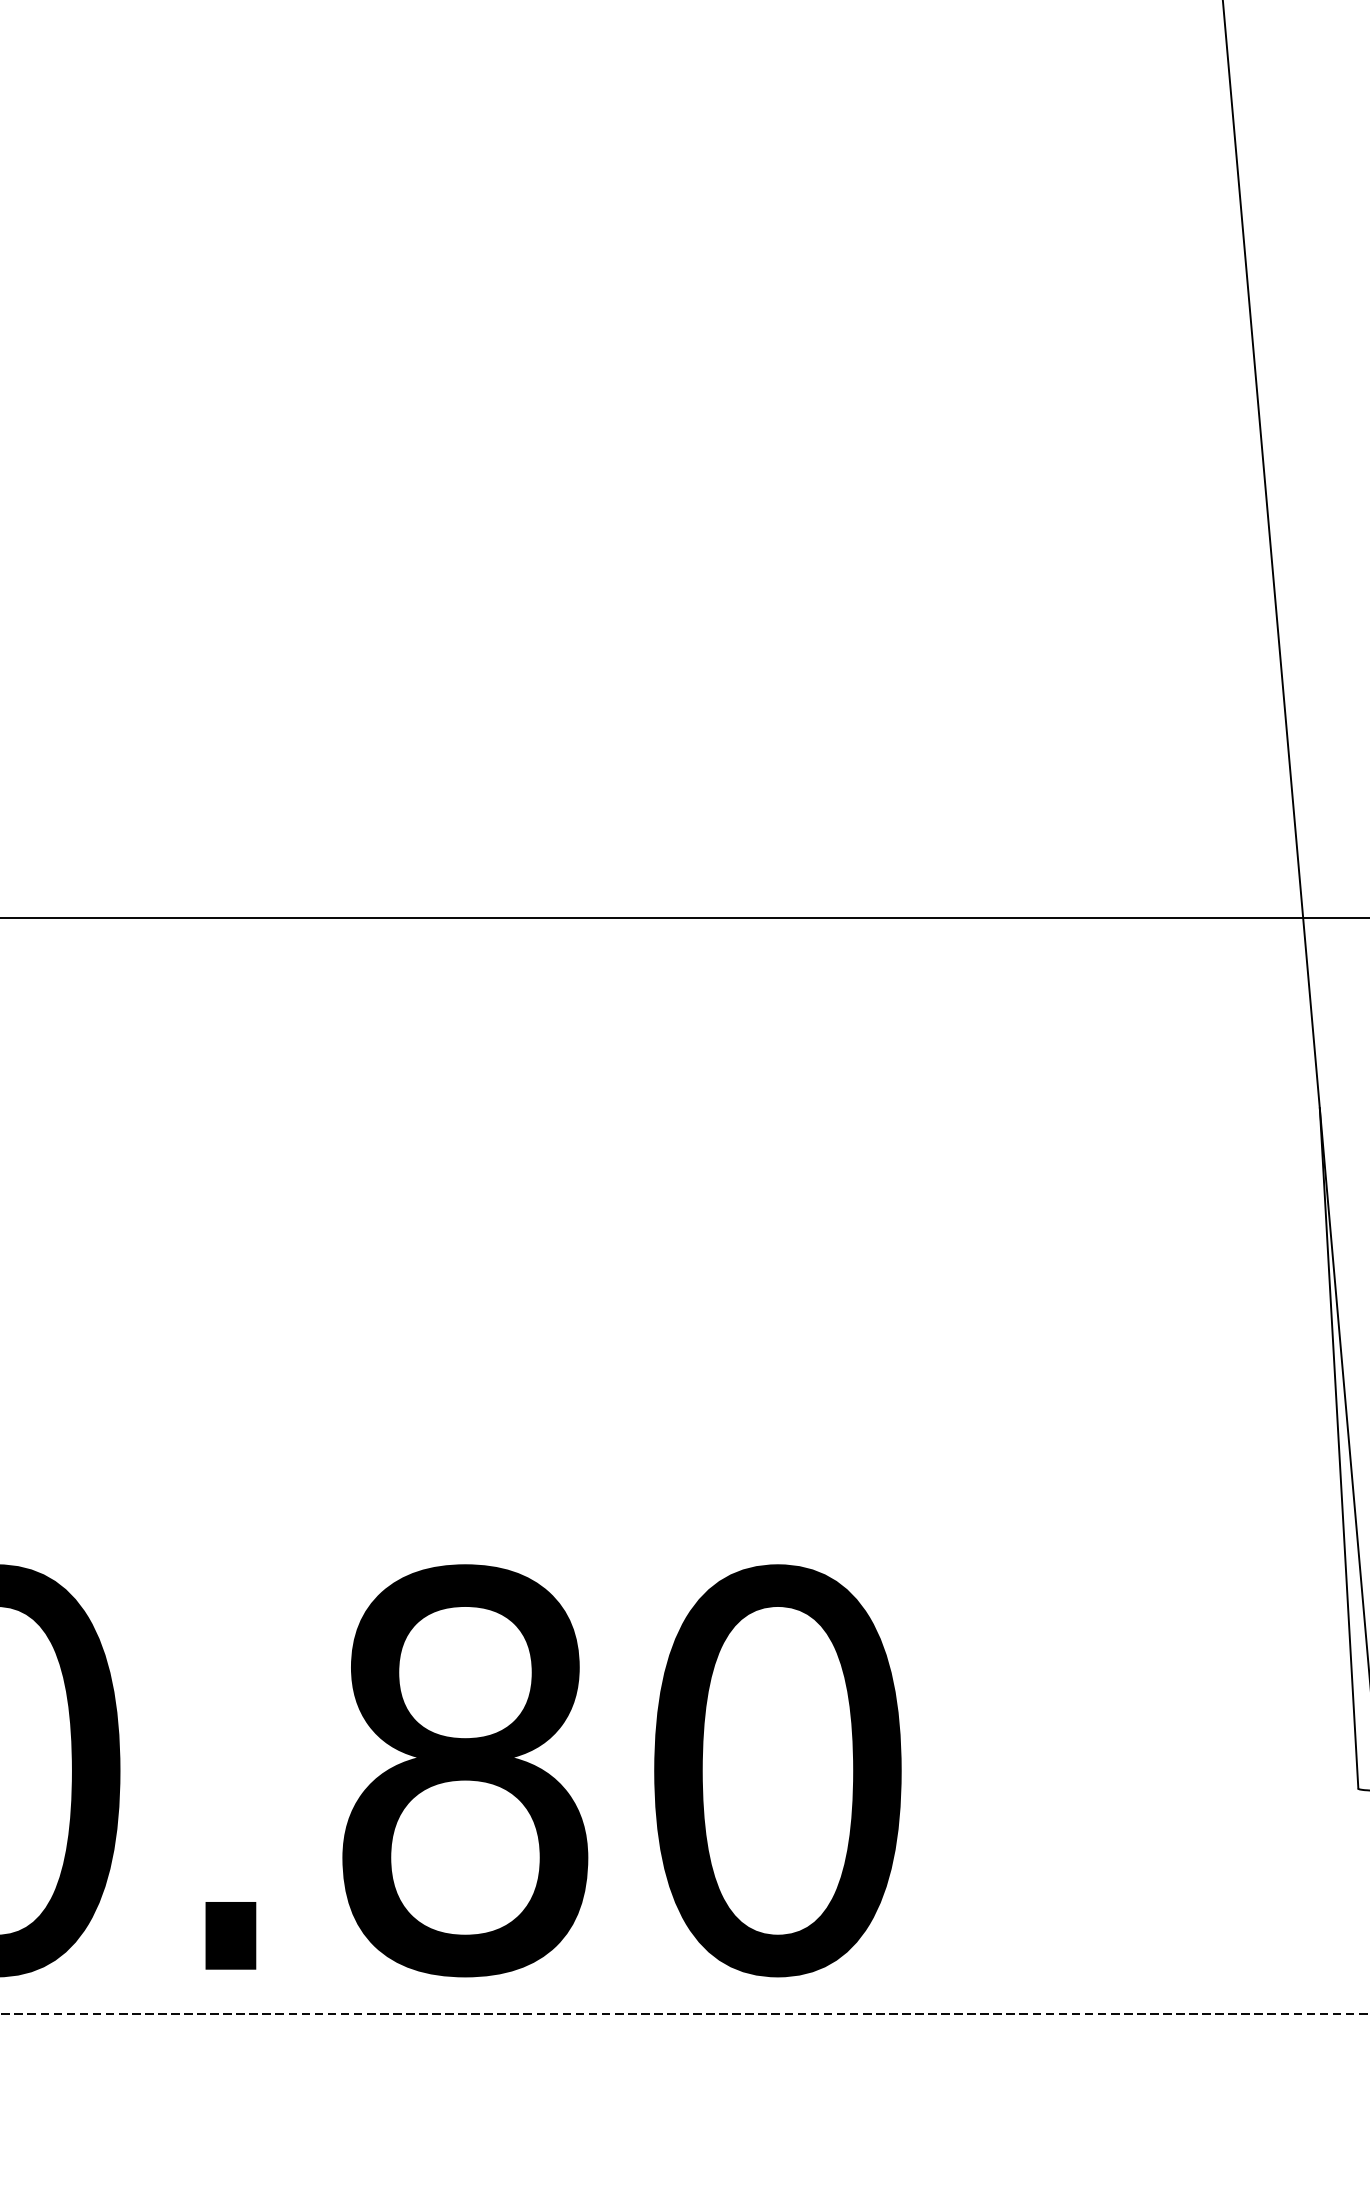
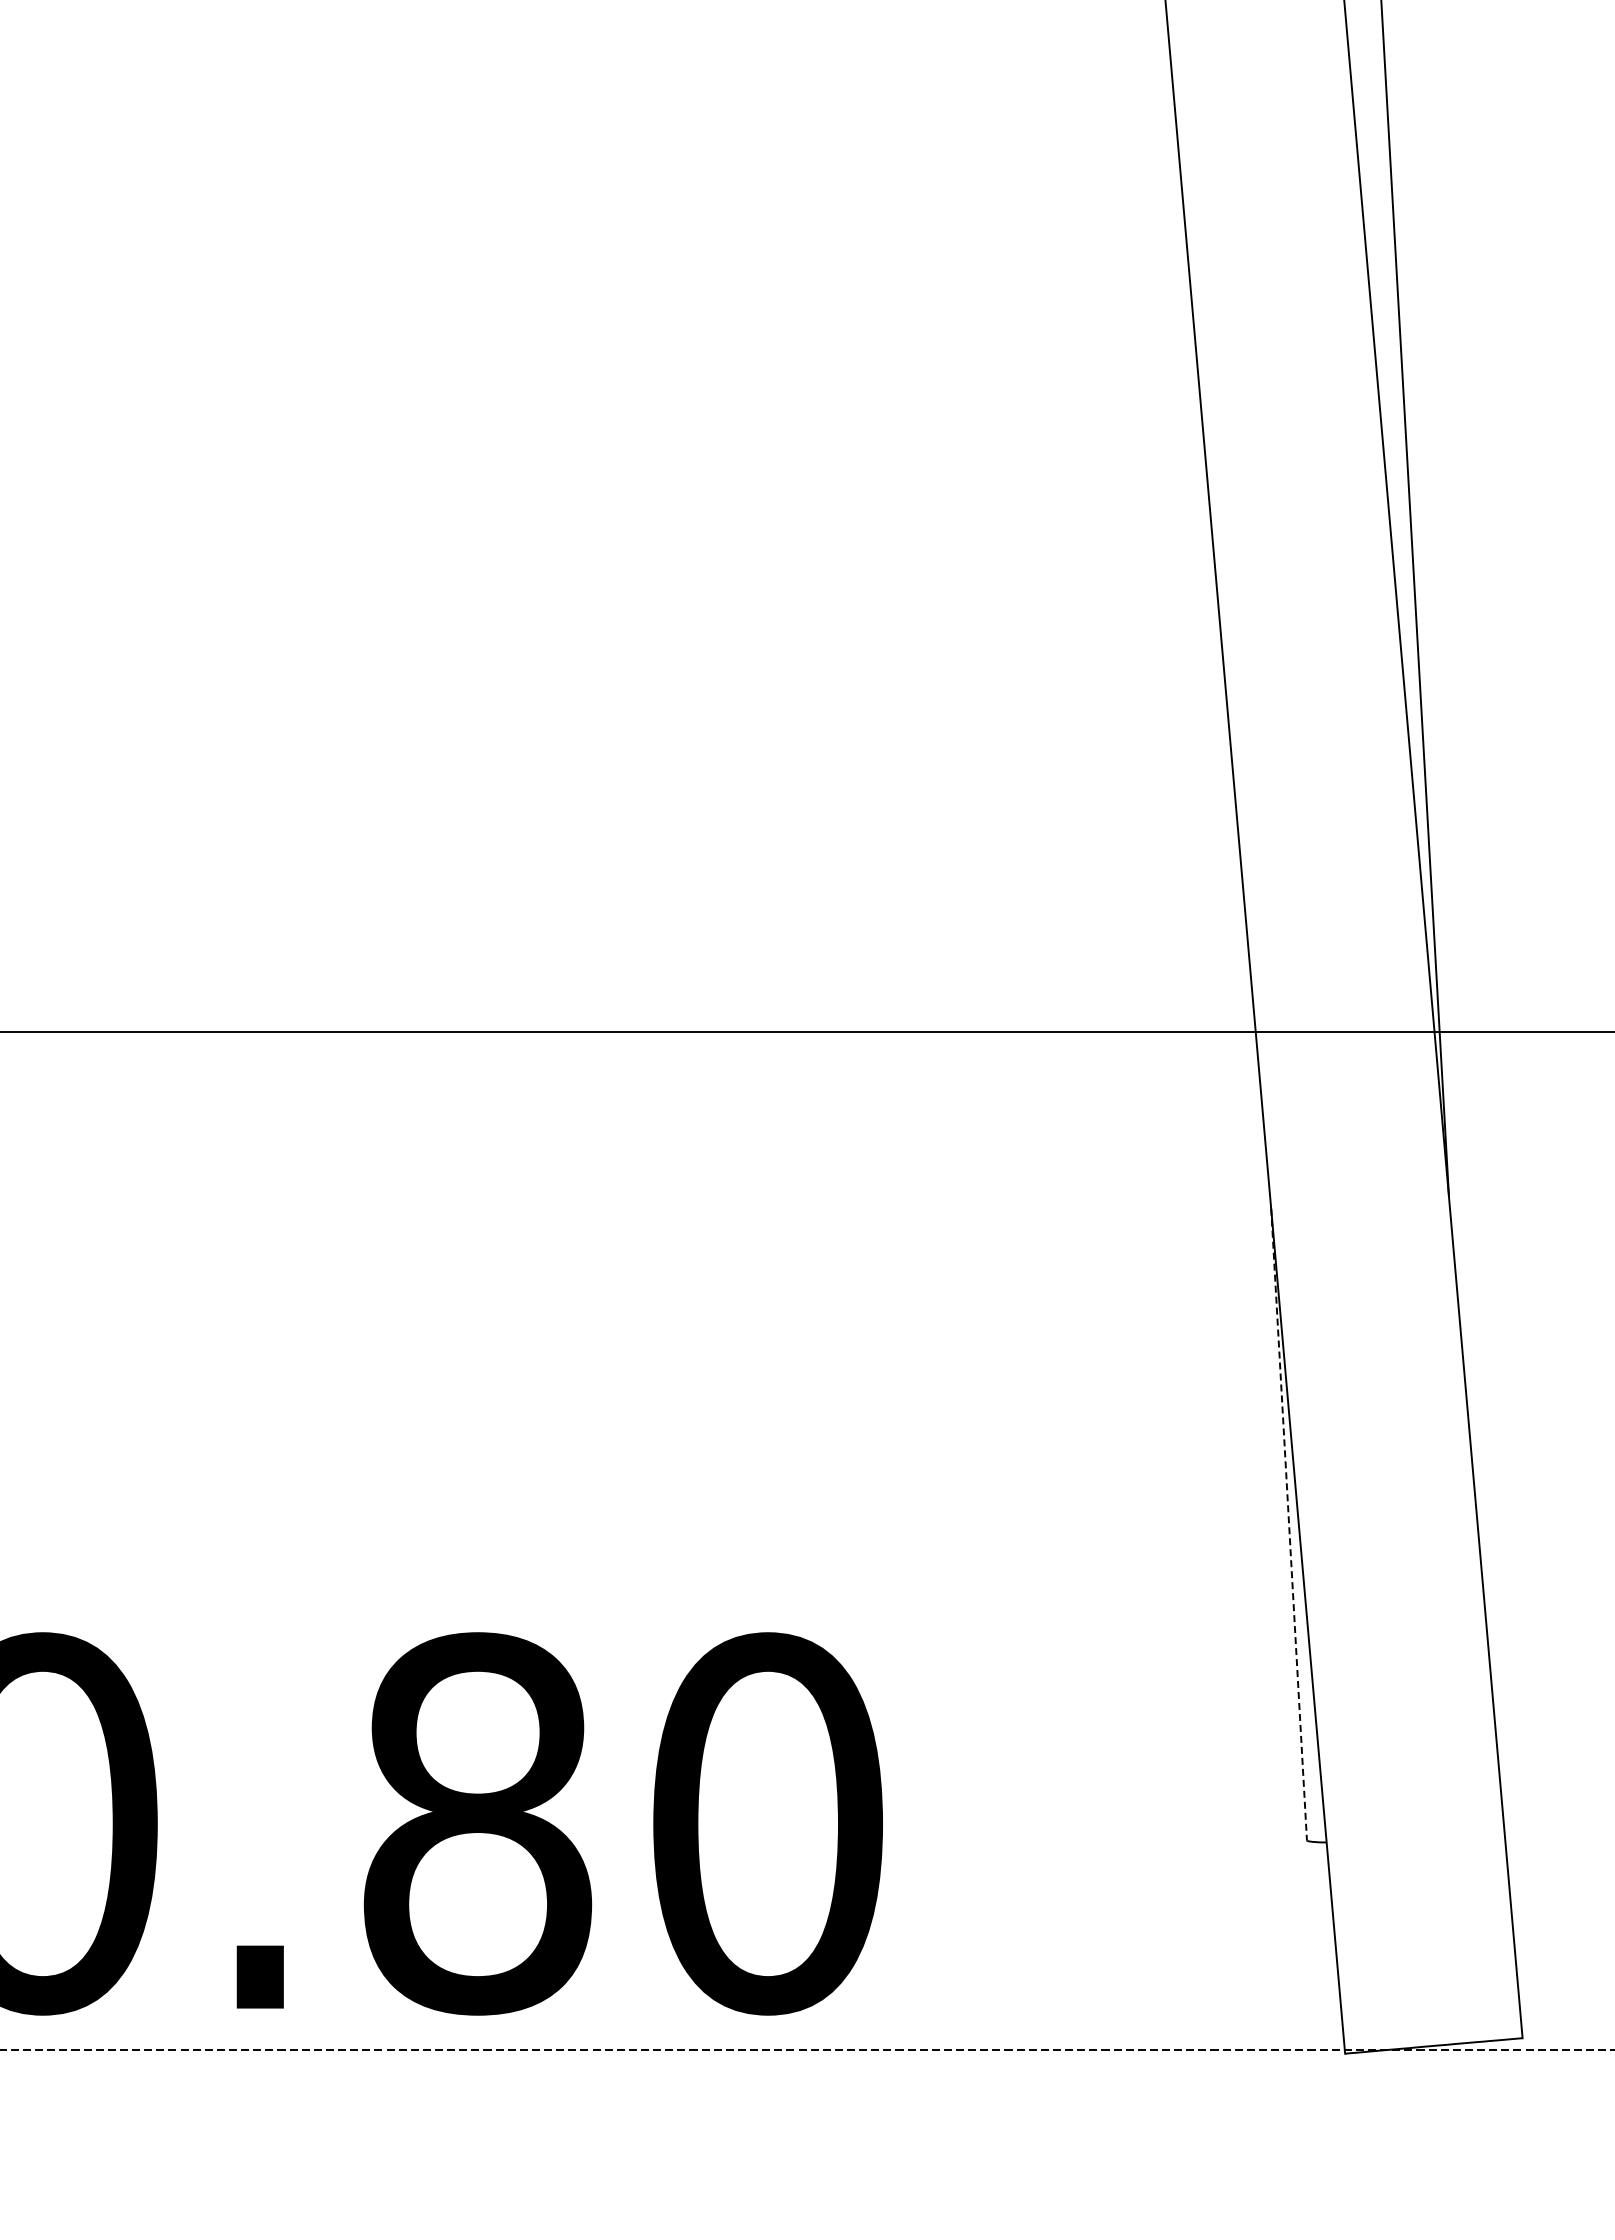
line: (1339, 1449) -> (1289, 1525), solid -> dashed

